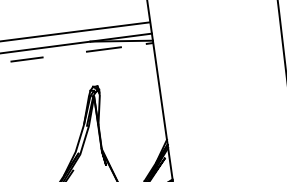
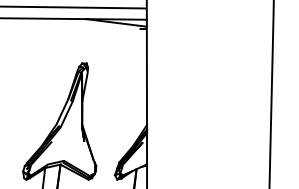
line: (103, 49) -> (97, 28), removed
line: (26, 59) -> (21, 27), removed

